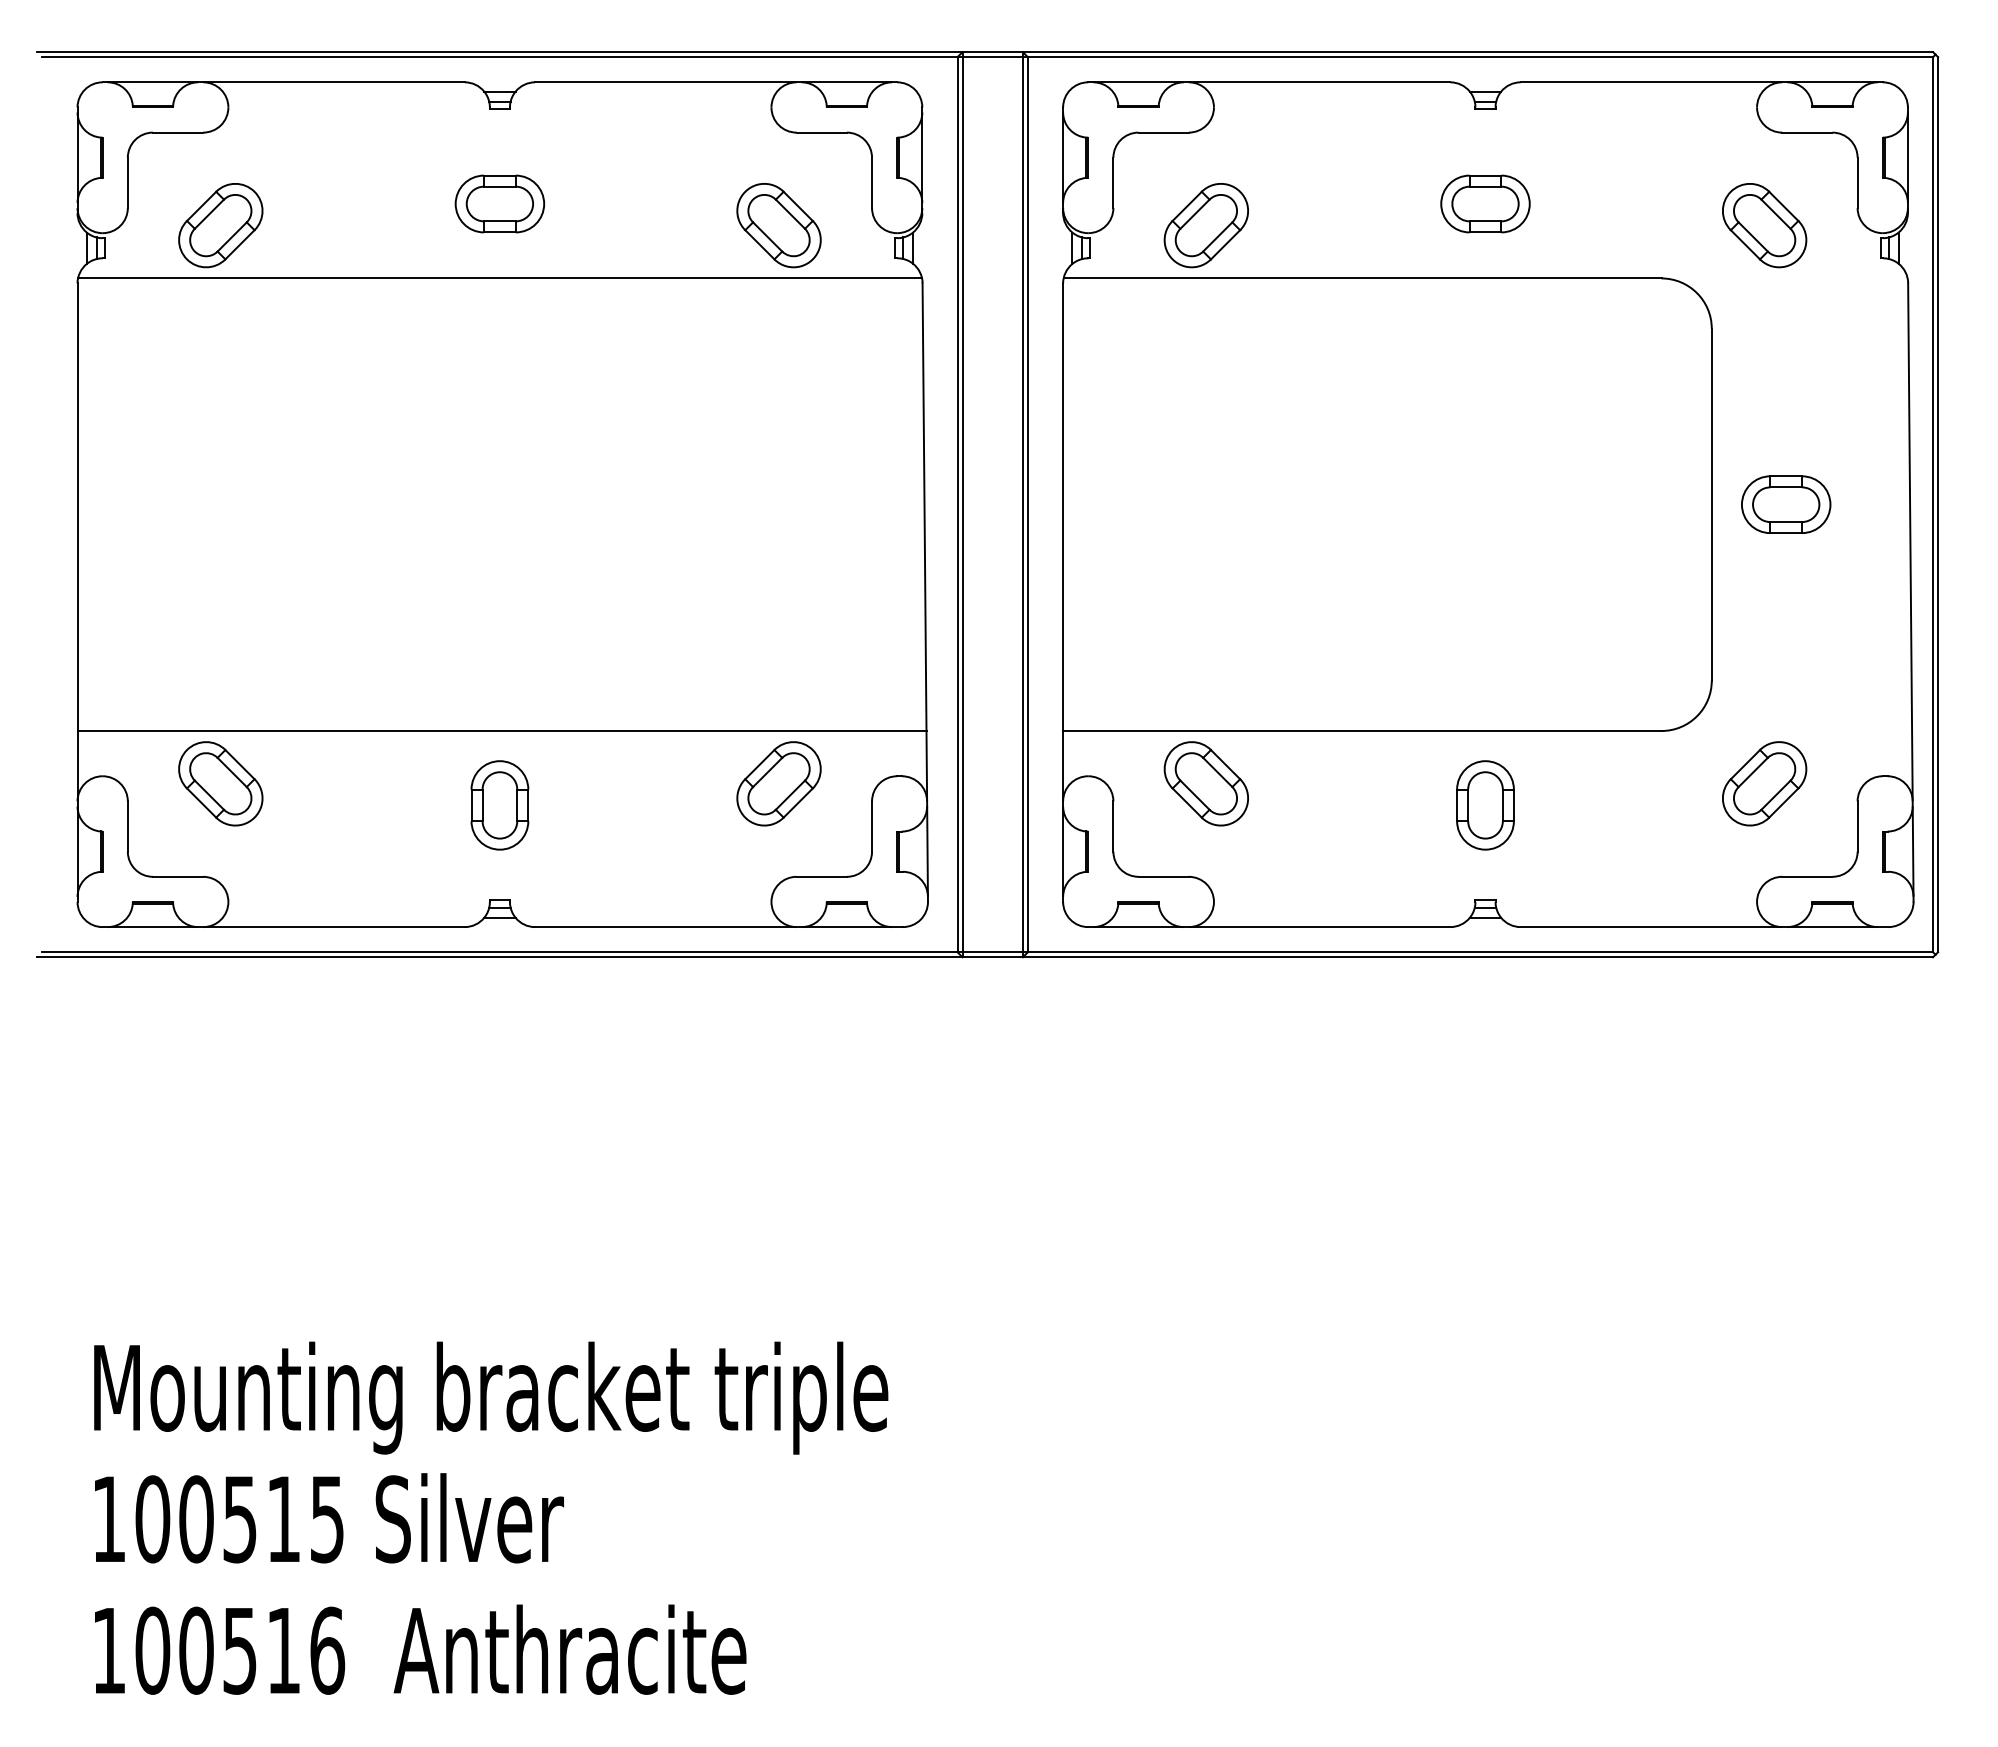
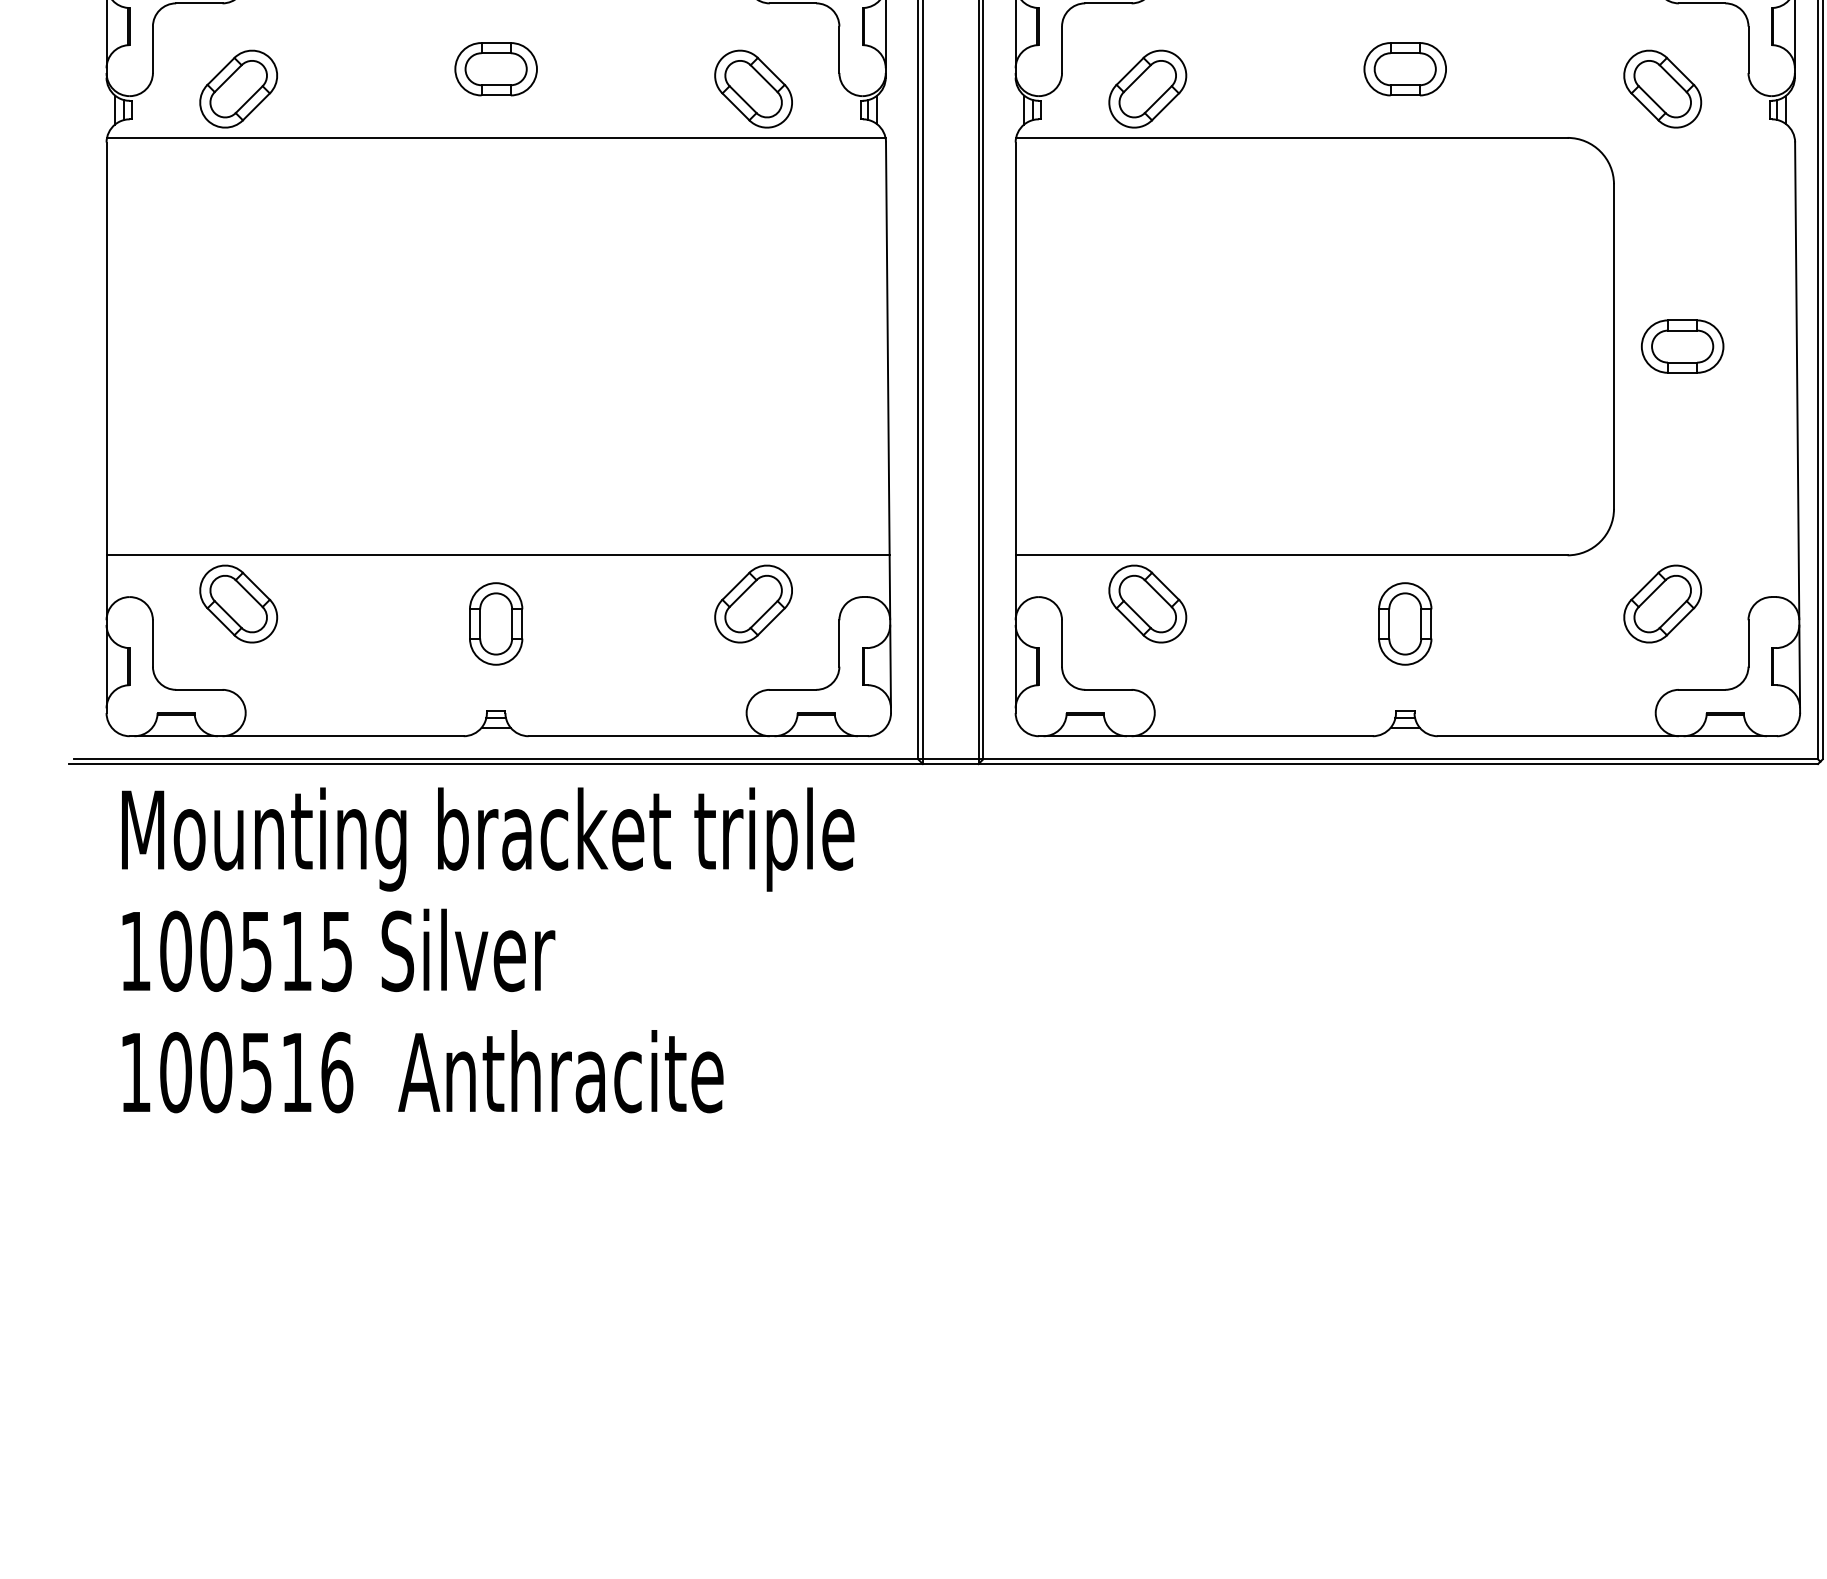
text: (491, 1517) -> (488, 949), moved

